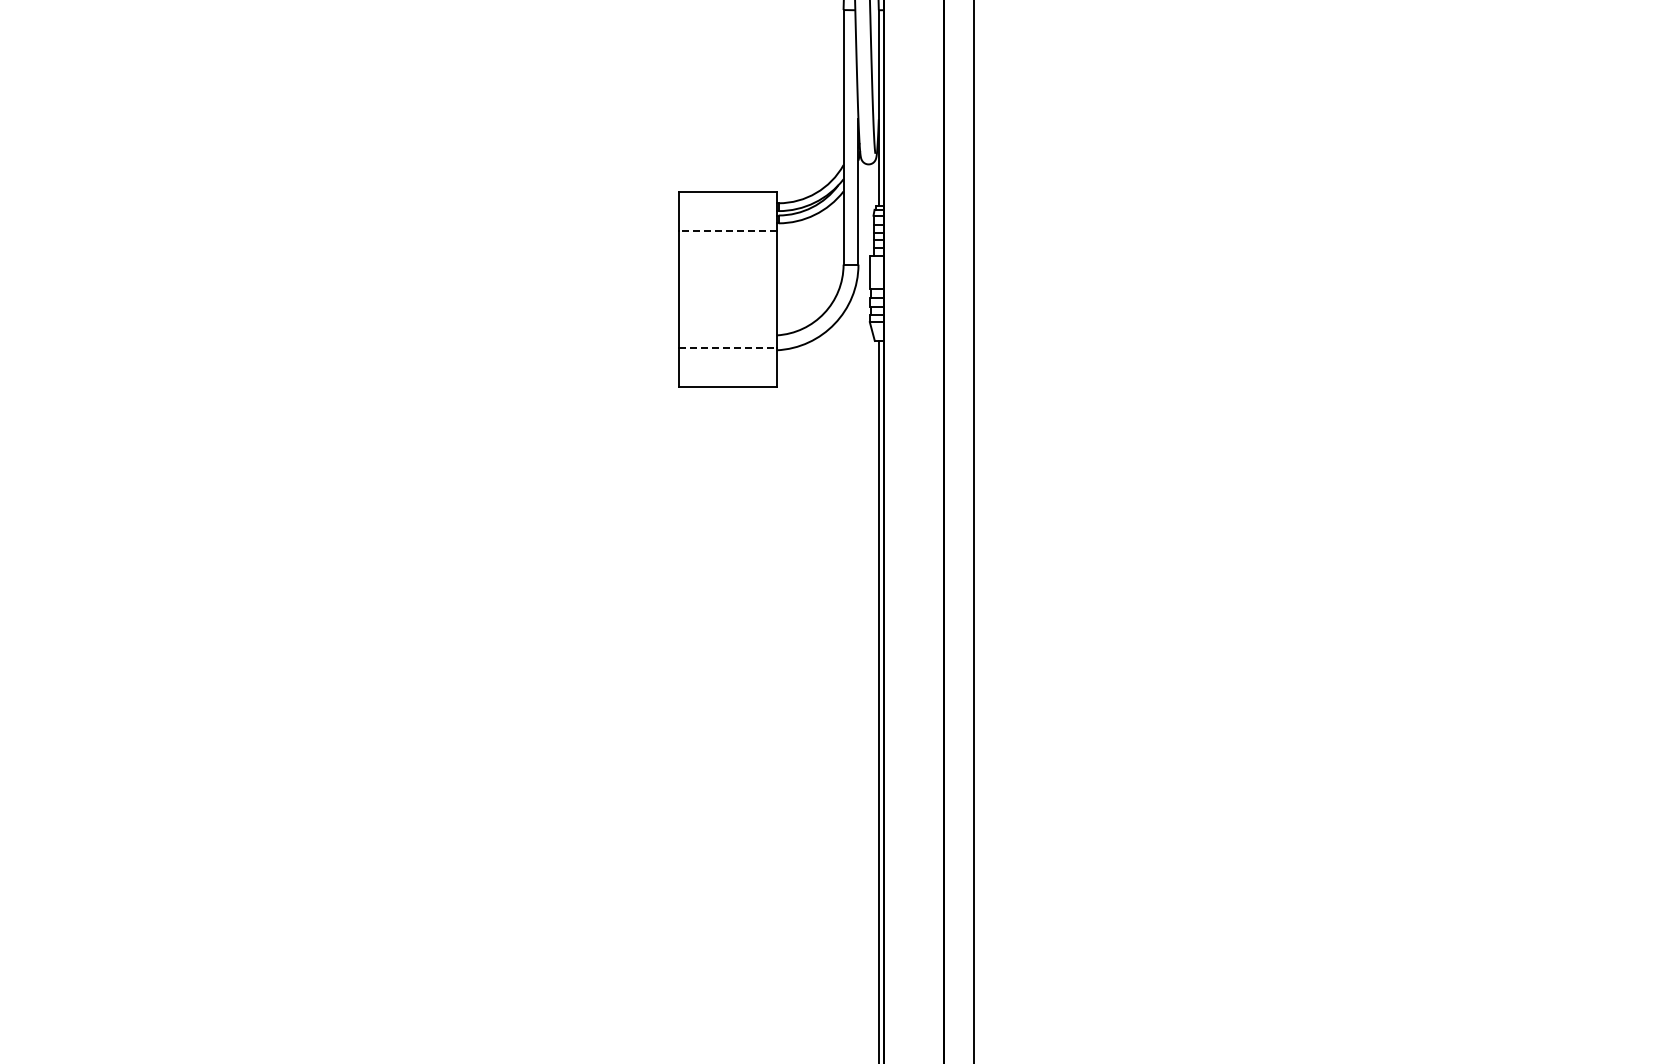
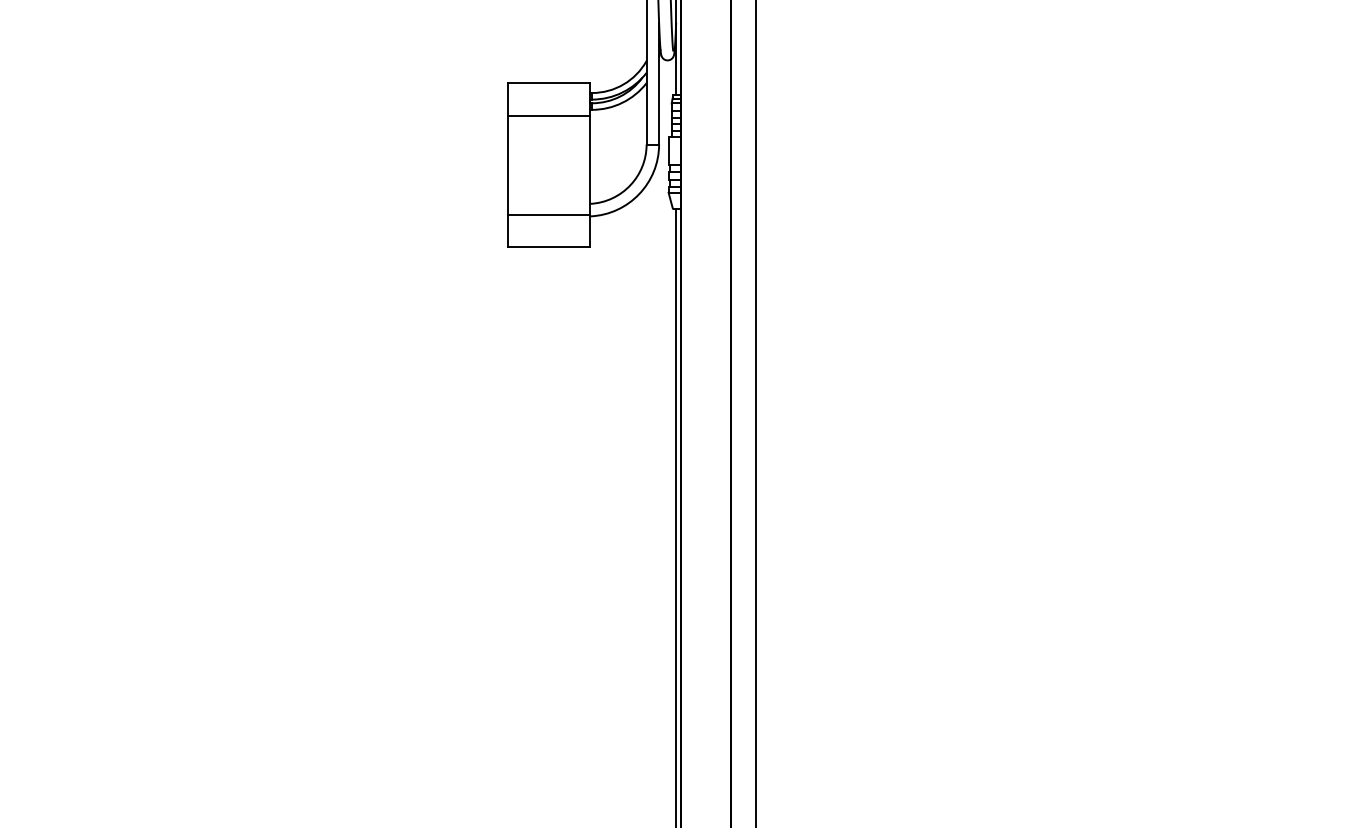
line: (727, 230) -> (549, 115), dashed -> solid
line: (727, 348) -> (549, 214), dashed -> solid

